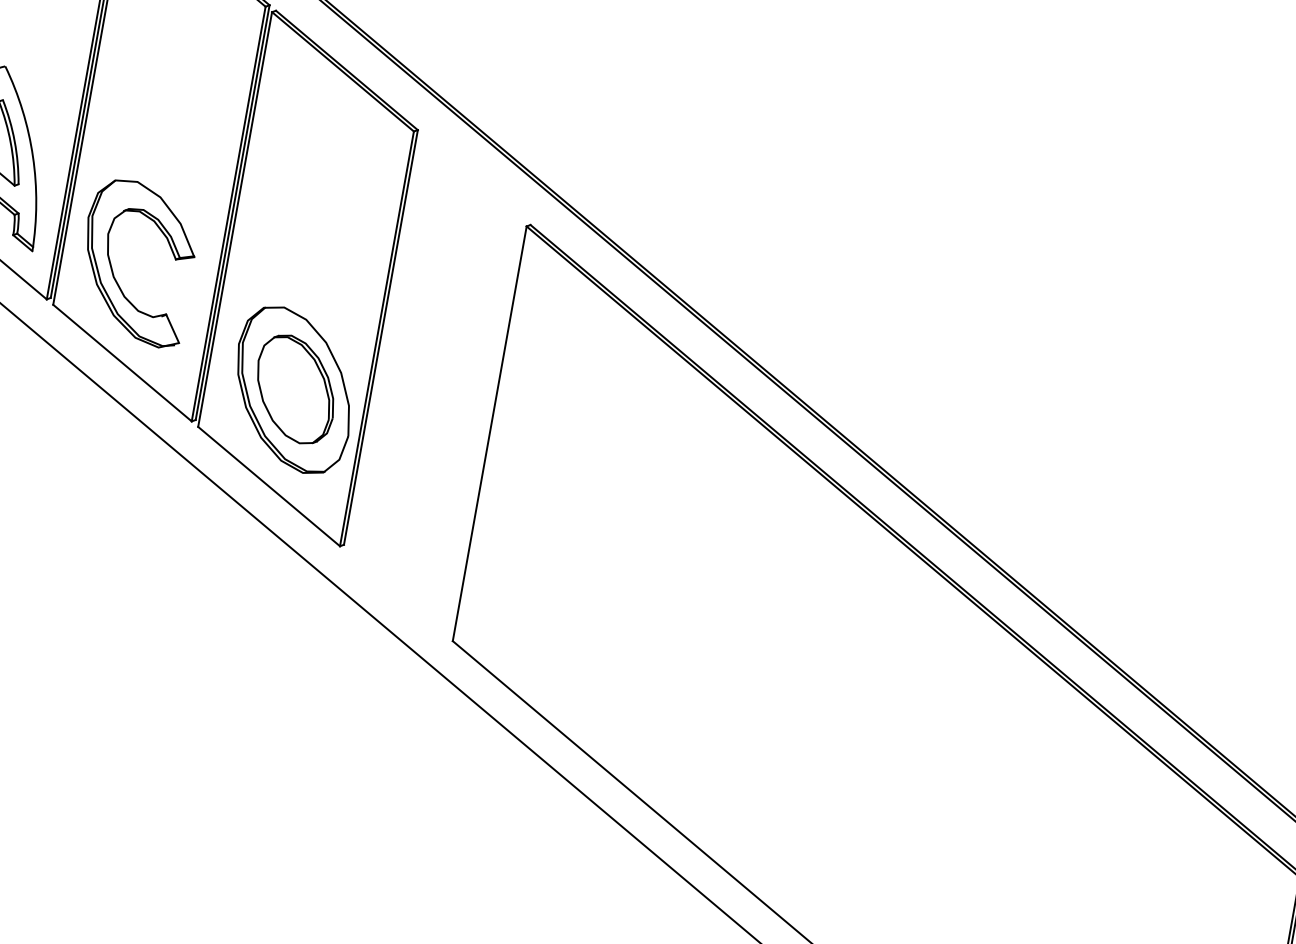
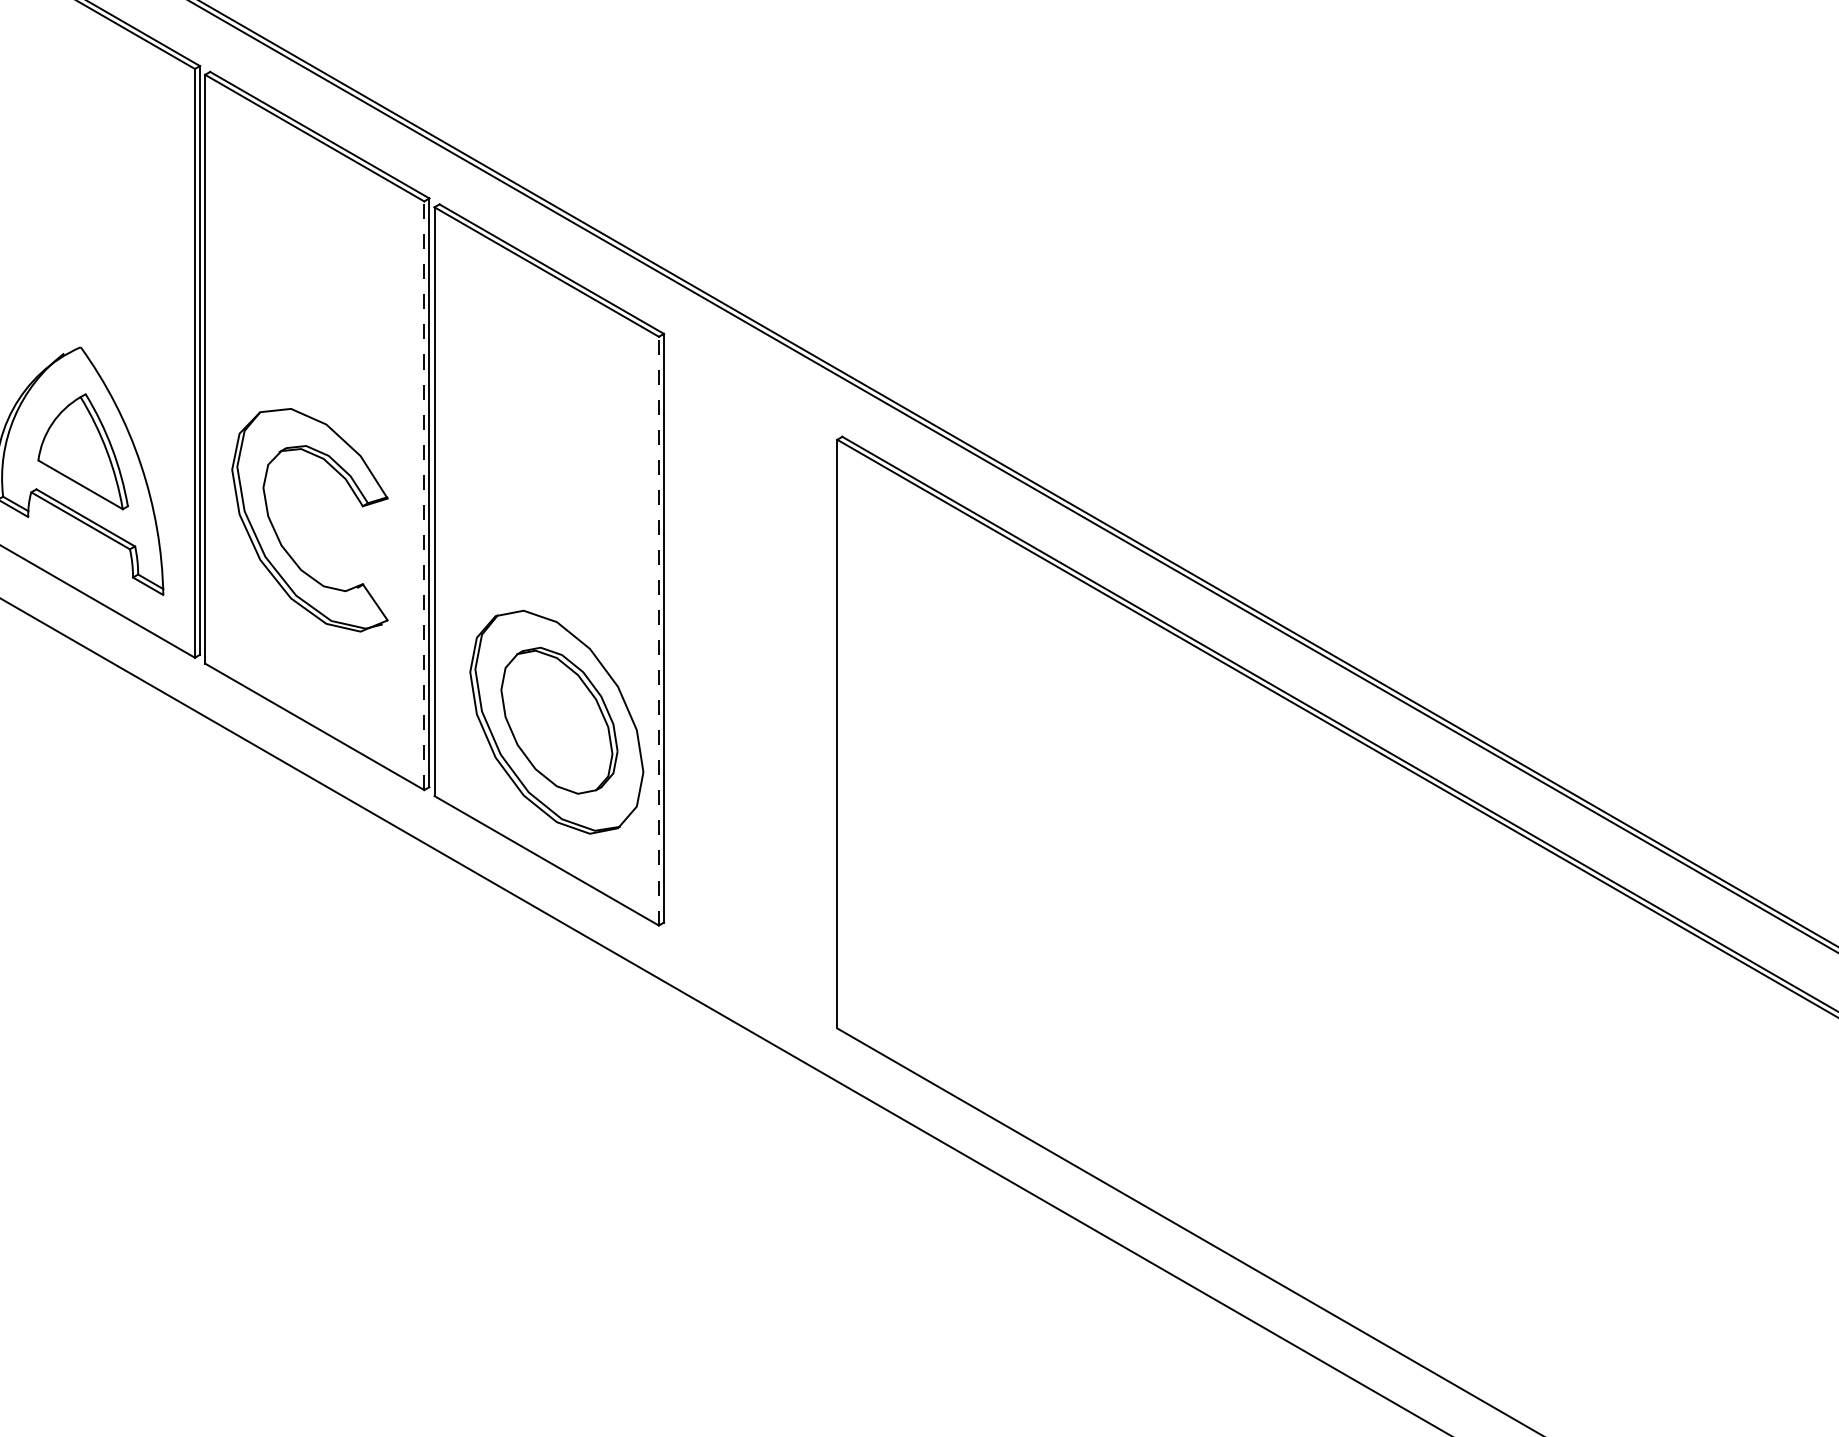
line: (228, 213) -> (424, 495), solid -> dashed
part: (112, 268) -> (277, 533), moved
line: (376, 338) -> (658, 630), solid -> dashed

